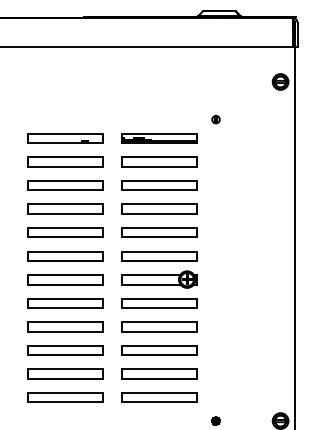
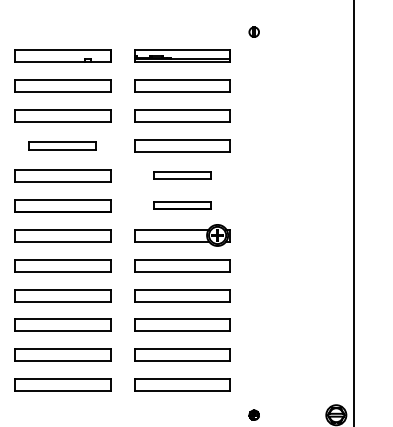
part: (65, 208) -> (62, 145), size x0.7
part: (159, 232) -> (182, 175), size x0.6
part: (159, 256) -> (182, 206), size x0.6

